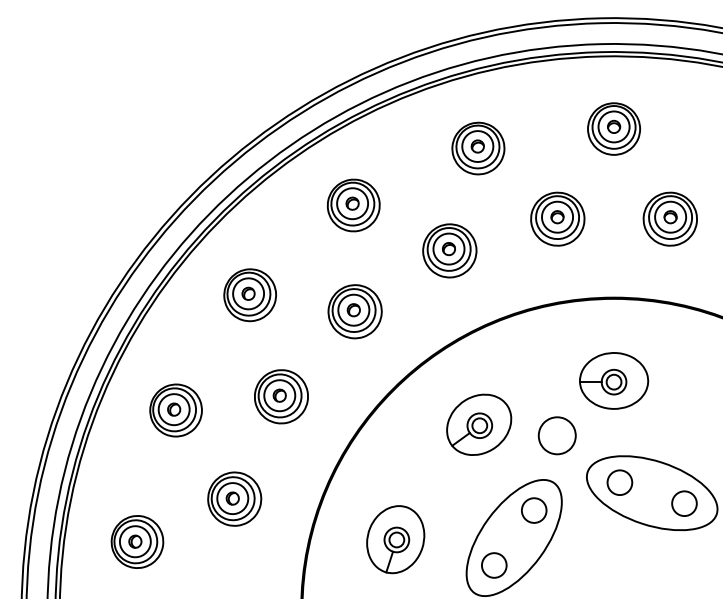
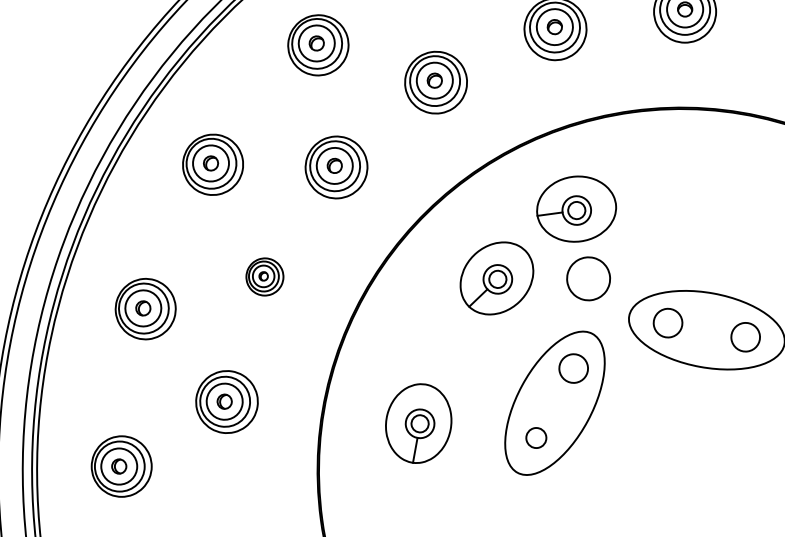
part: (614, 380) -> (577, 208), moved
part: (281, 396) -> (264, 276), size x0.6
circle: (494, 565) -> (536, 438), size x0.7

